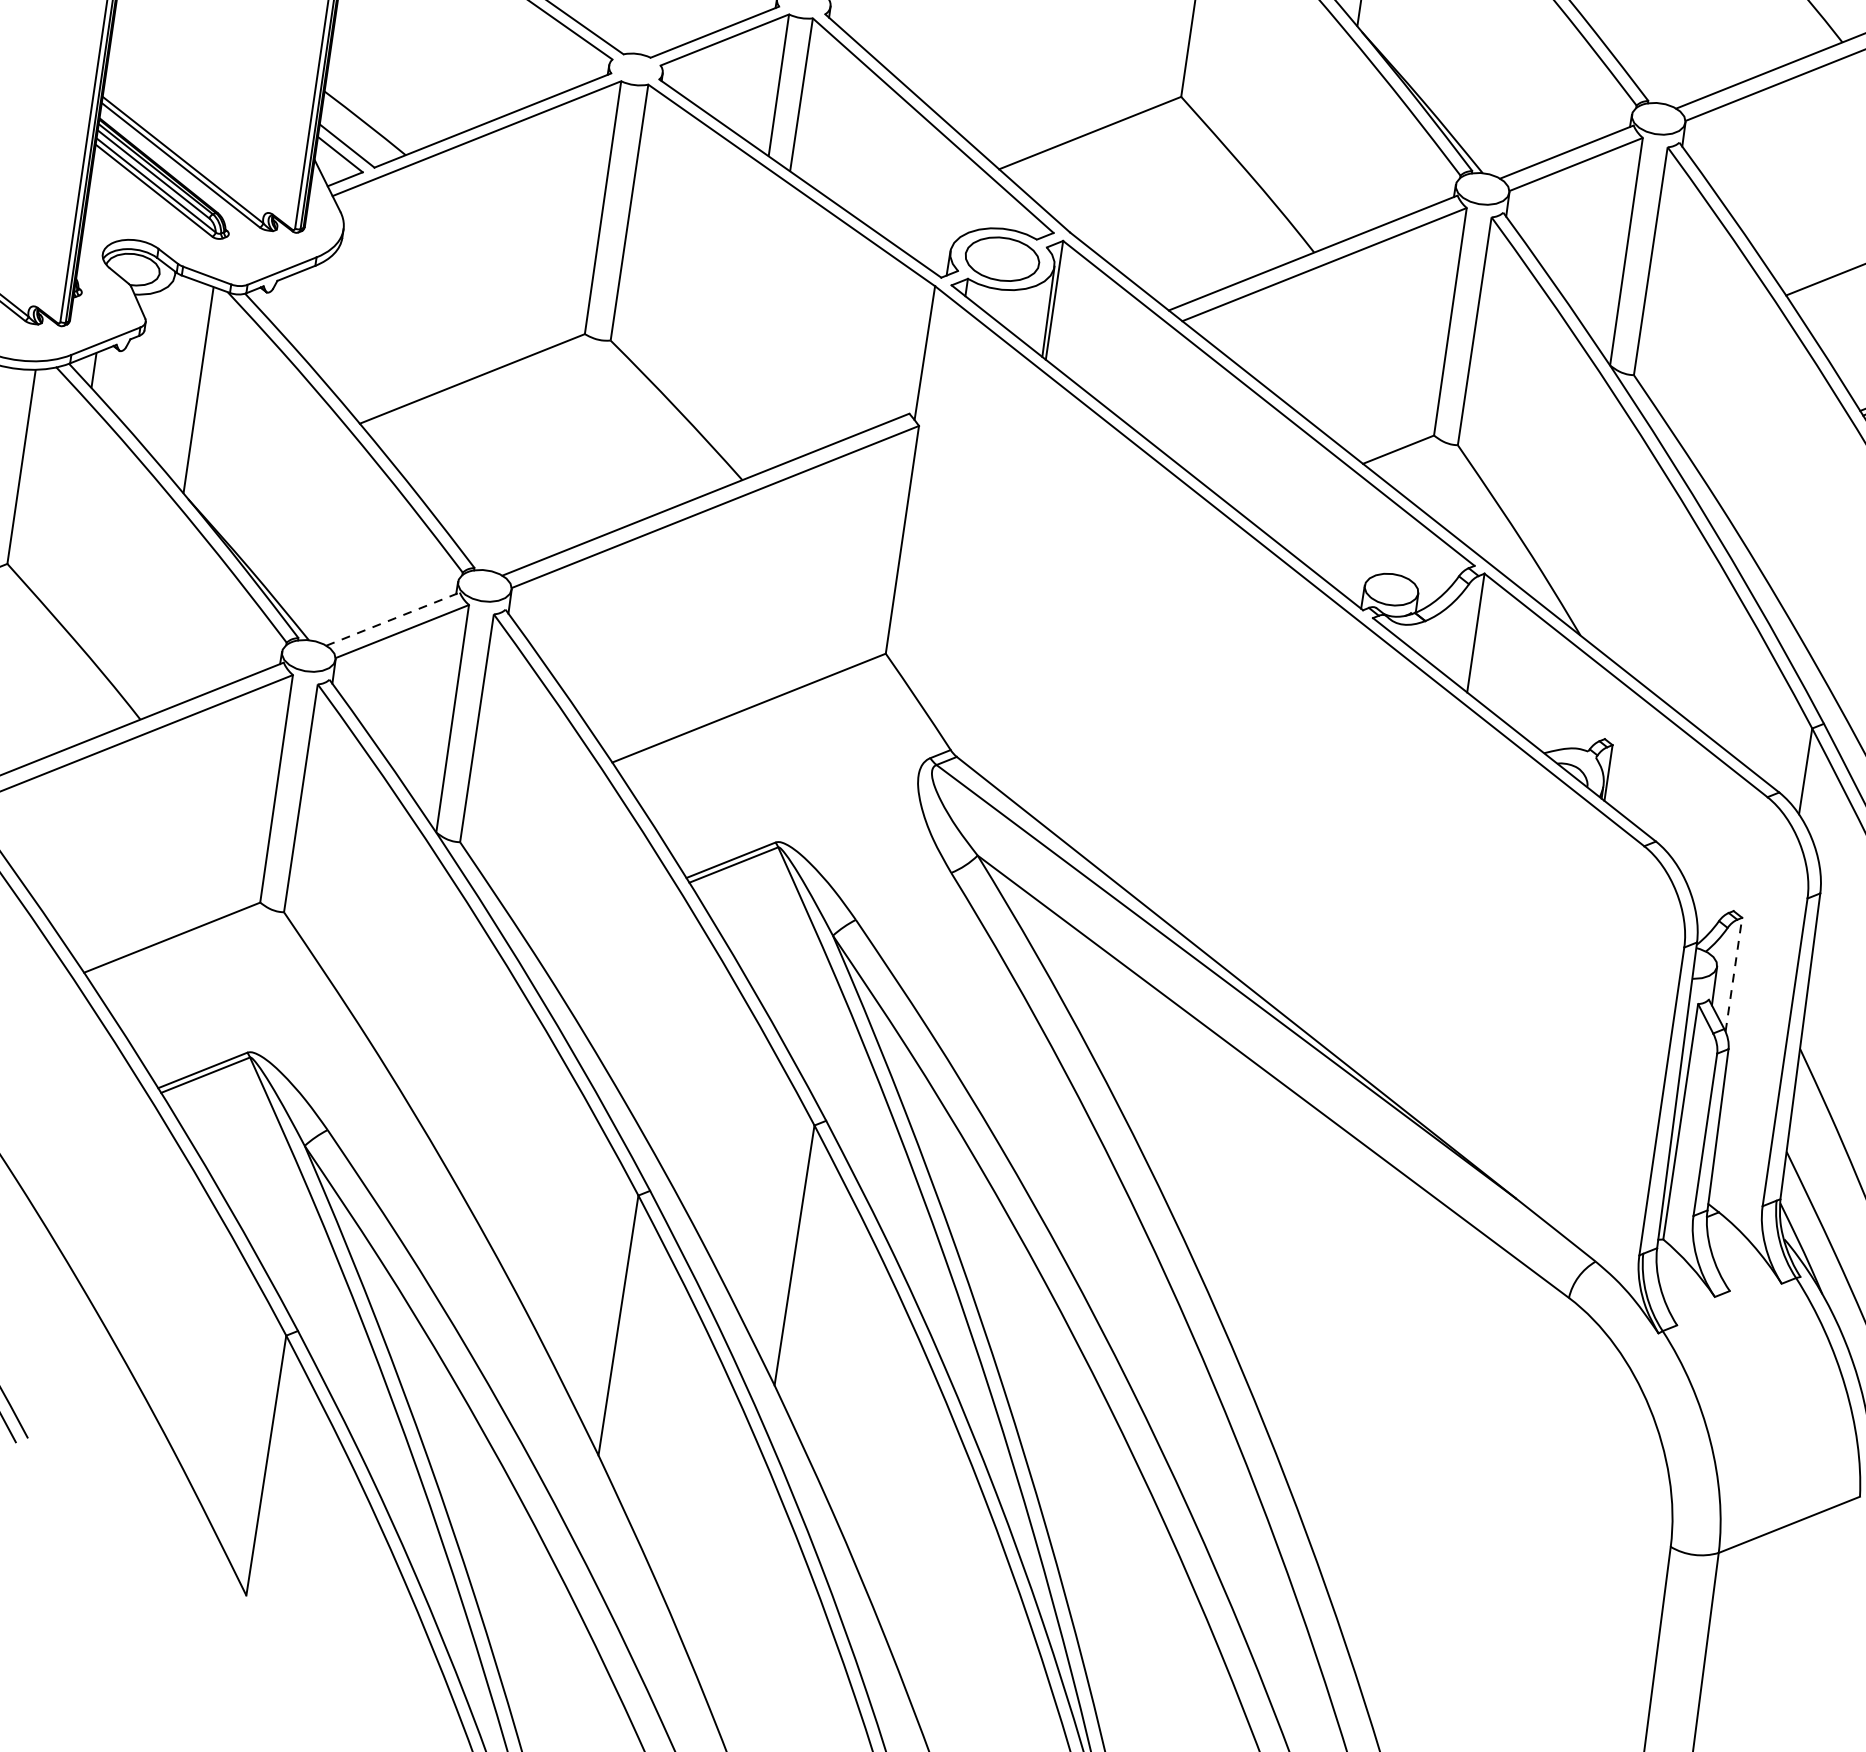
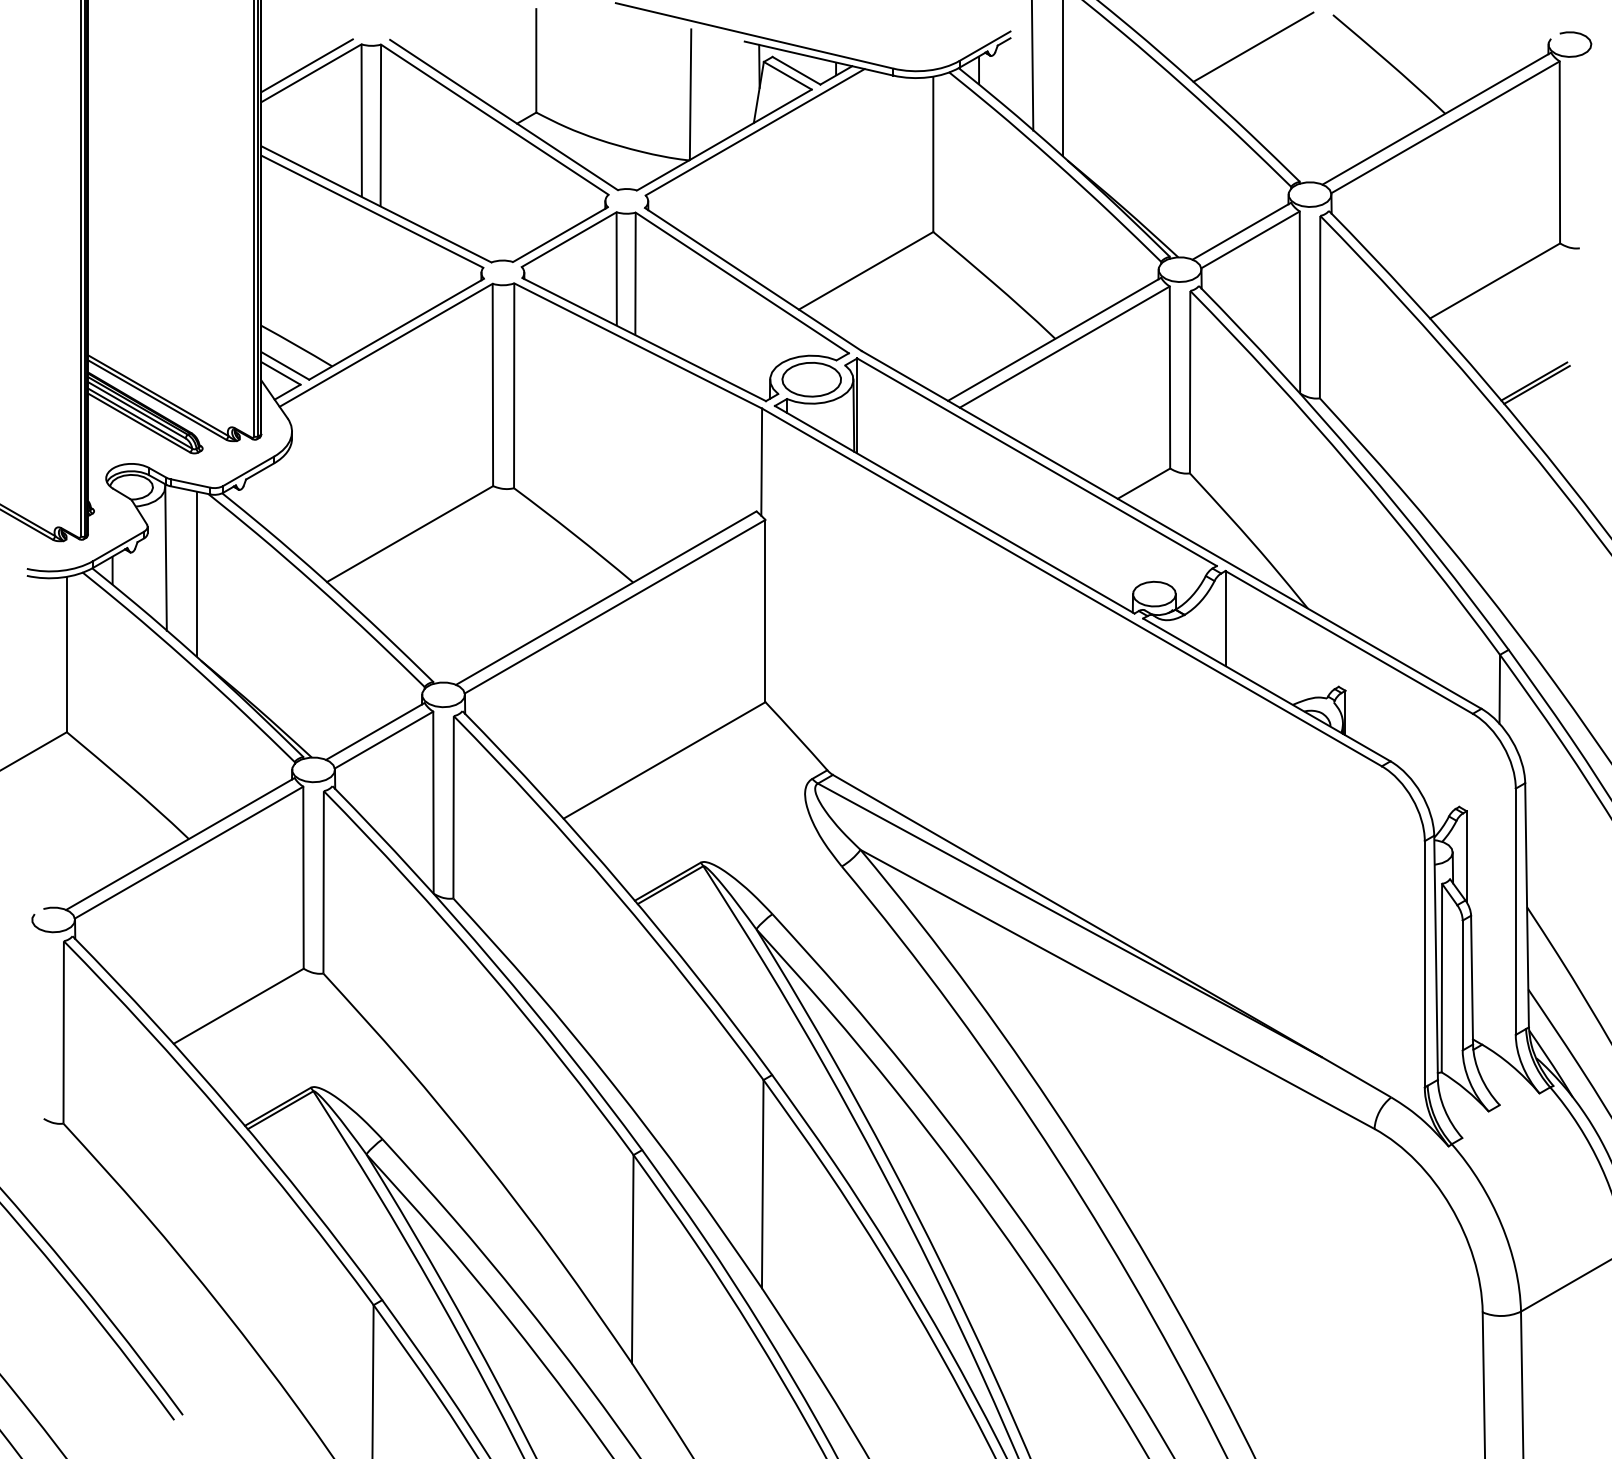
line: (162, 364) -> (165, 558), added
line: (393, 619) -> (375, 731), dashed -> solid
line: (1733, 974) -> (1466, 856), dashed -> solid

